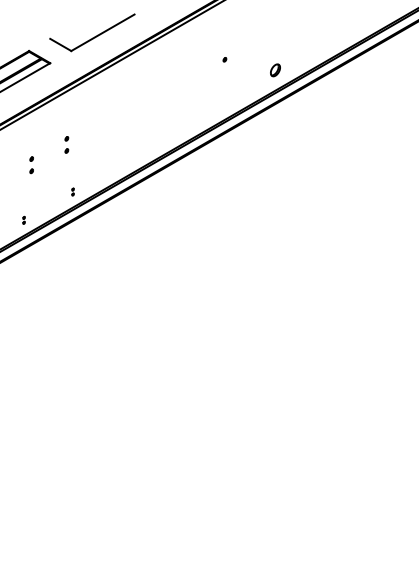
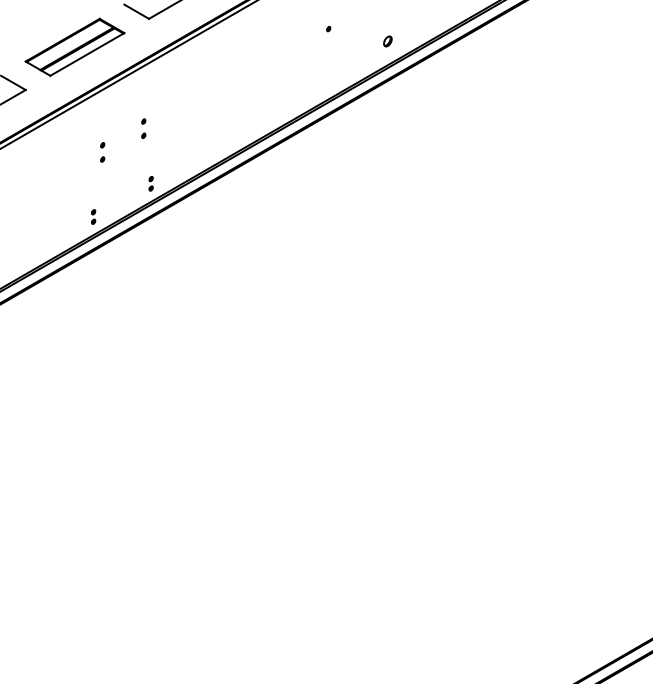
part: (275, 70) -> (387, 41), size x0.71
part: (72, 191) -> (150, 183), size x1.67
part: (23, 219) -> (93, 216), size x1.67

